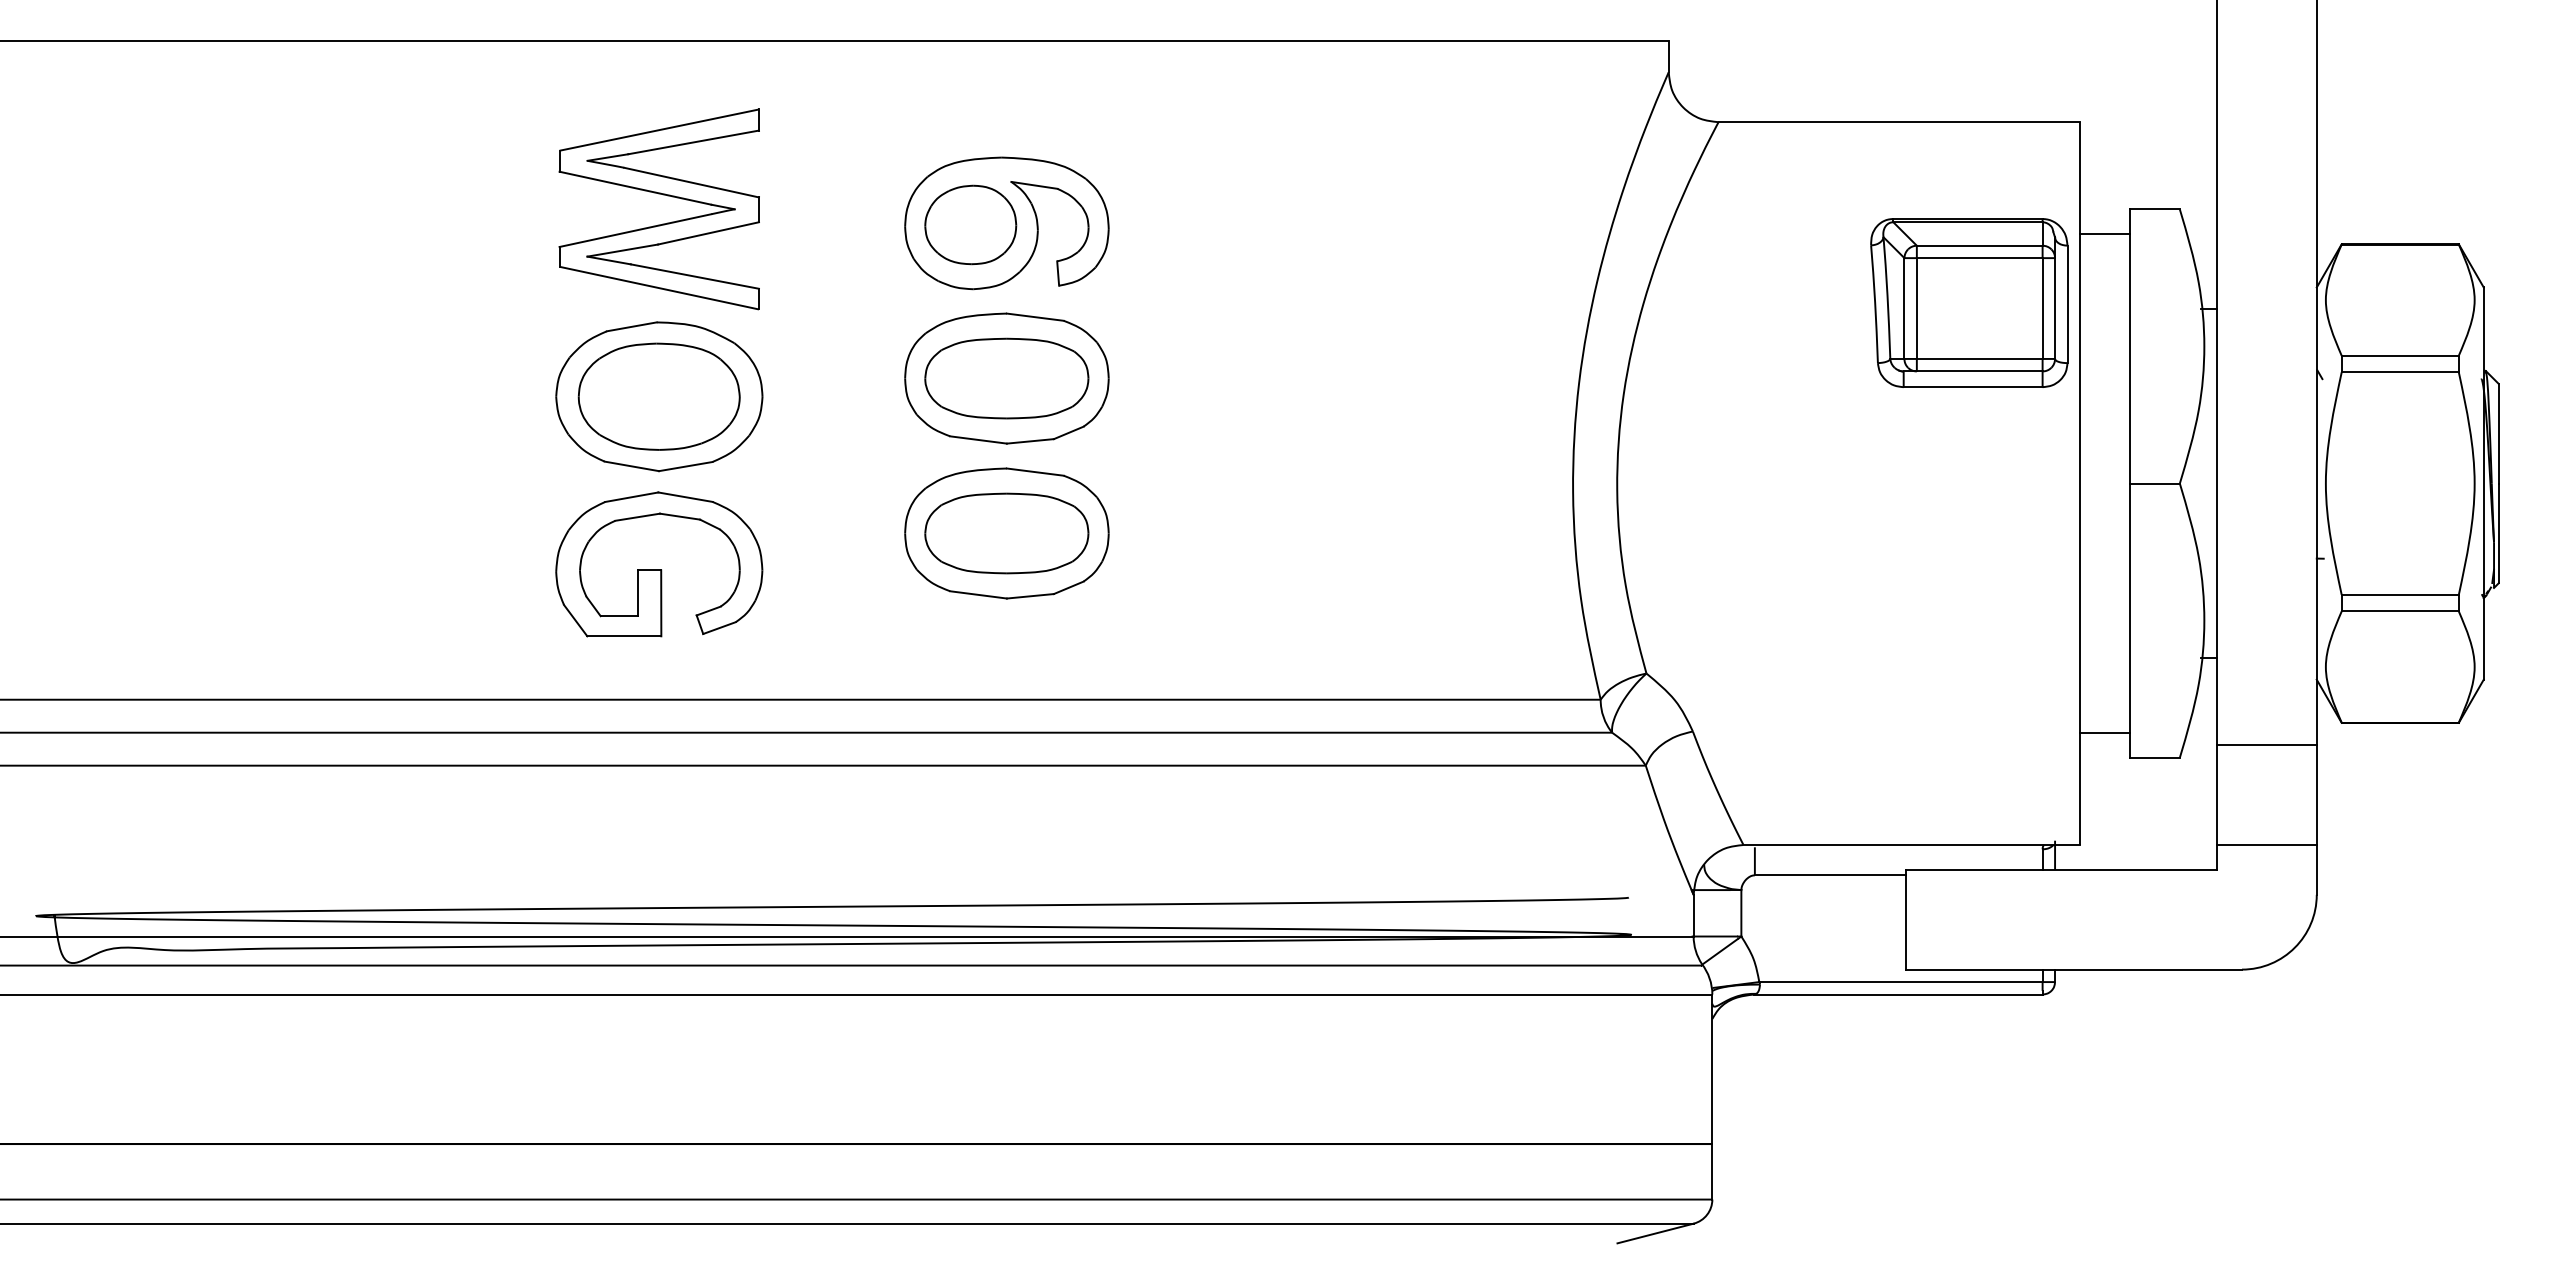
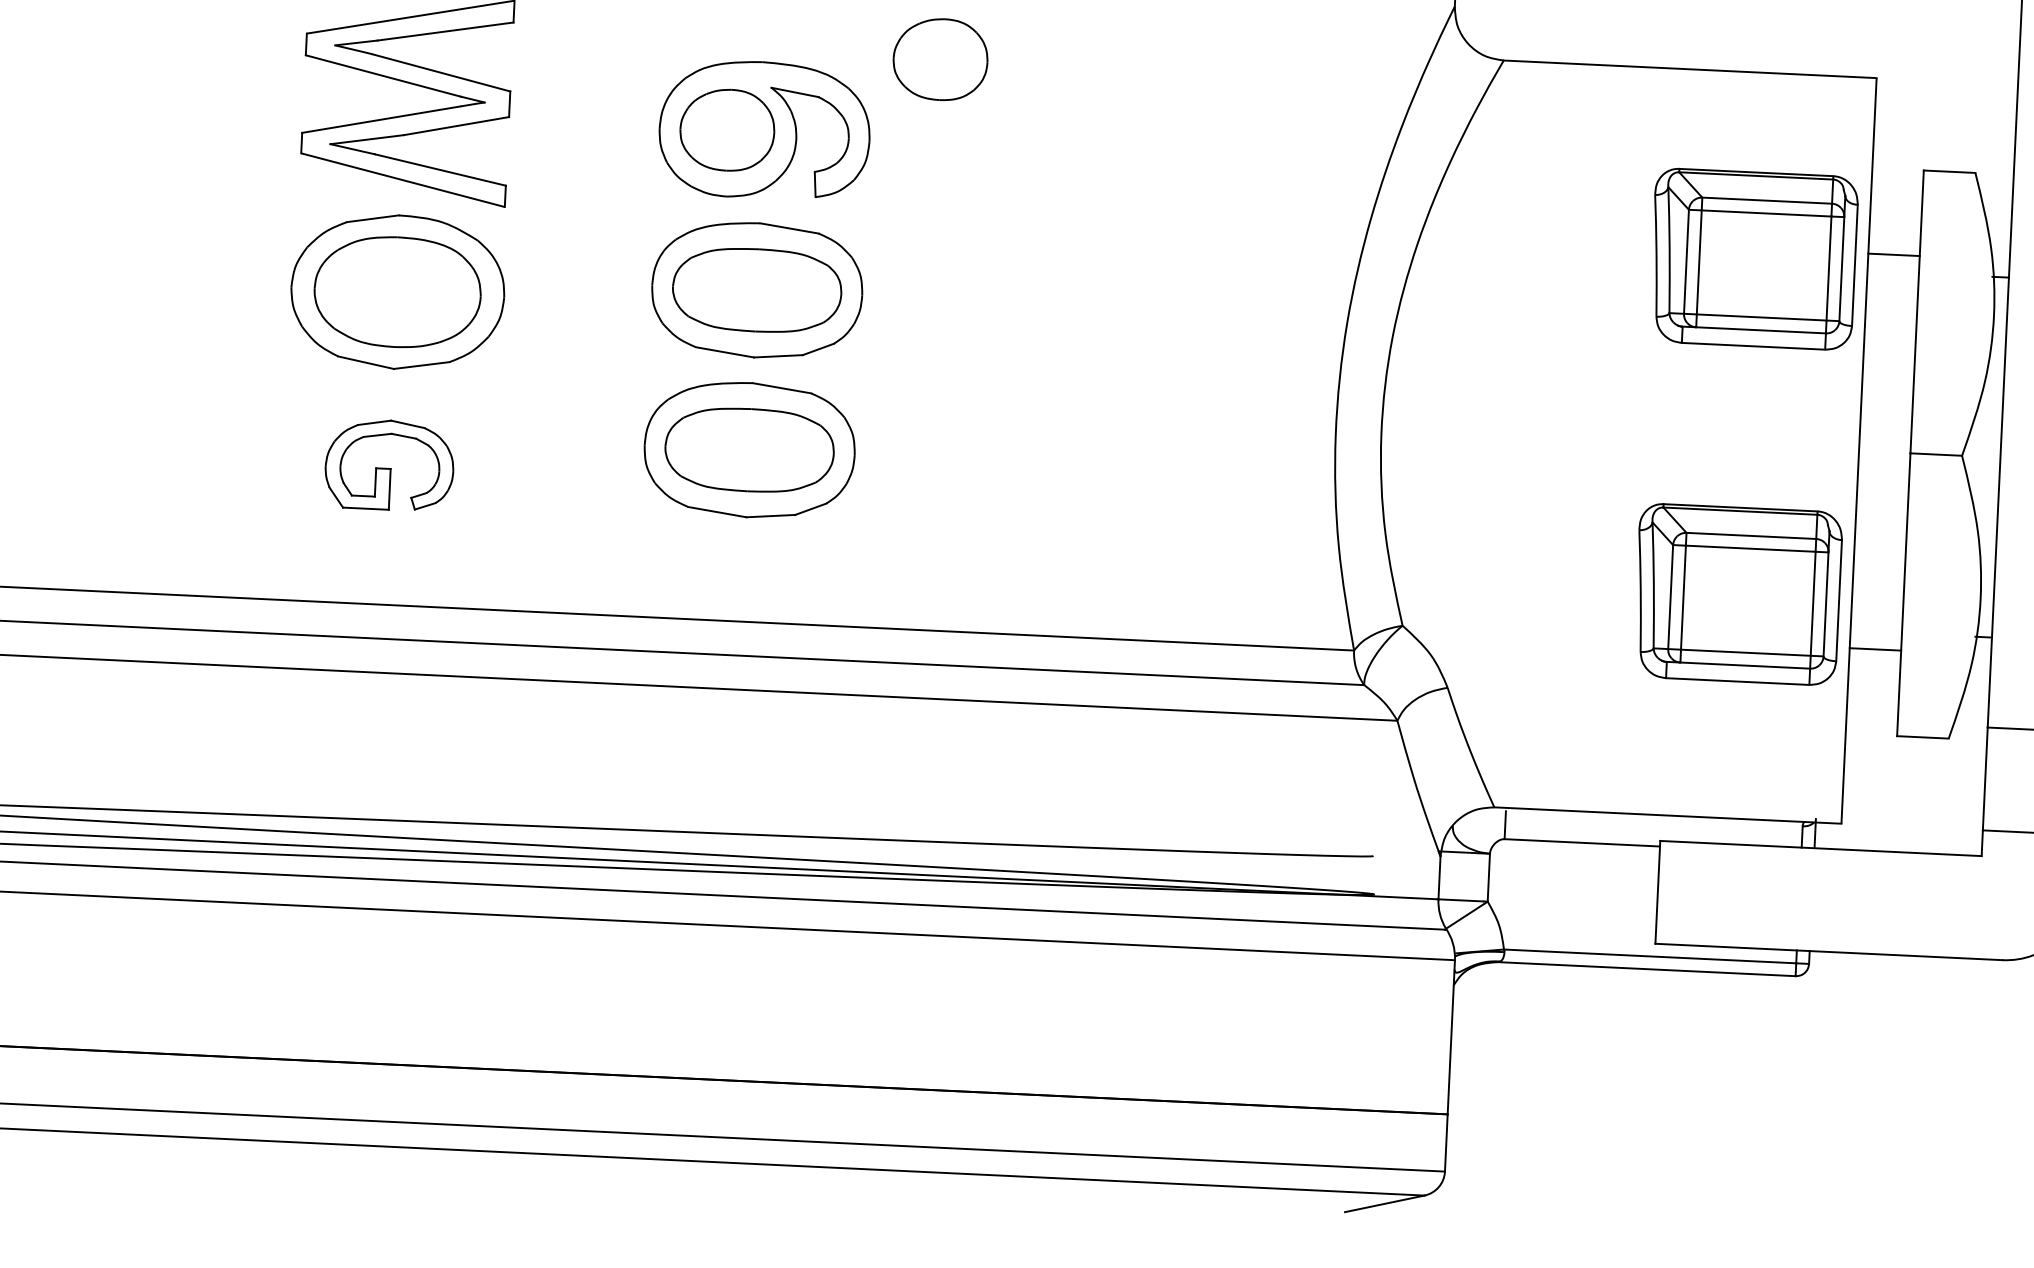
part: (1173, 146) -> (940, 59), added
line: (2104, 234) -> (1893, 254), moved
part: (659, 564) -> (389, 465), size x0.6
part: (1969, 627) -> (1738, 593), added
line: (2104, 732) -> (1875, 649), moved

